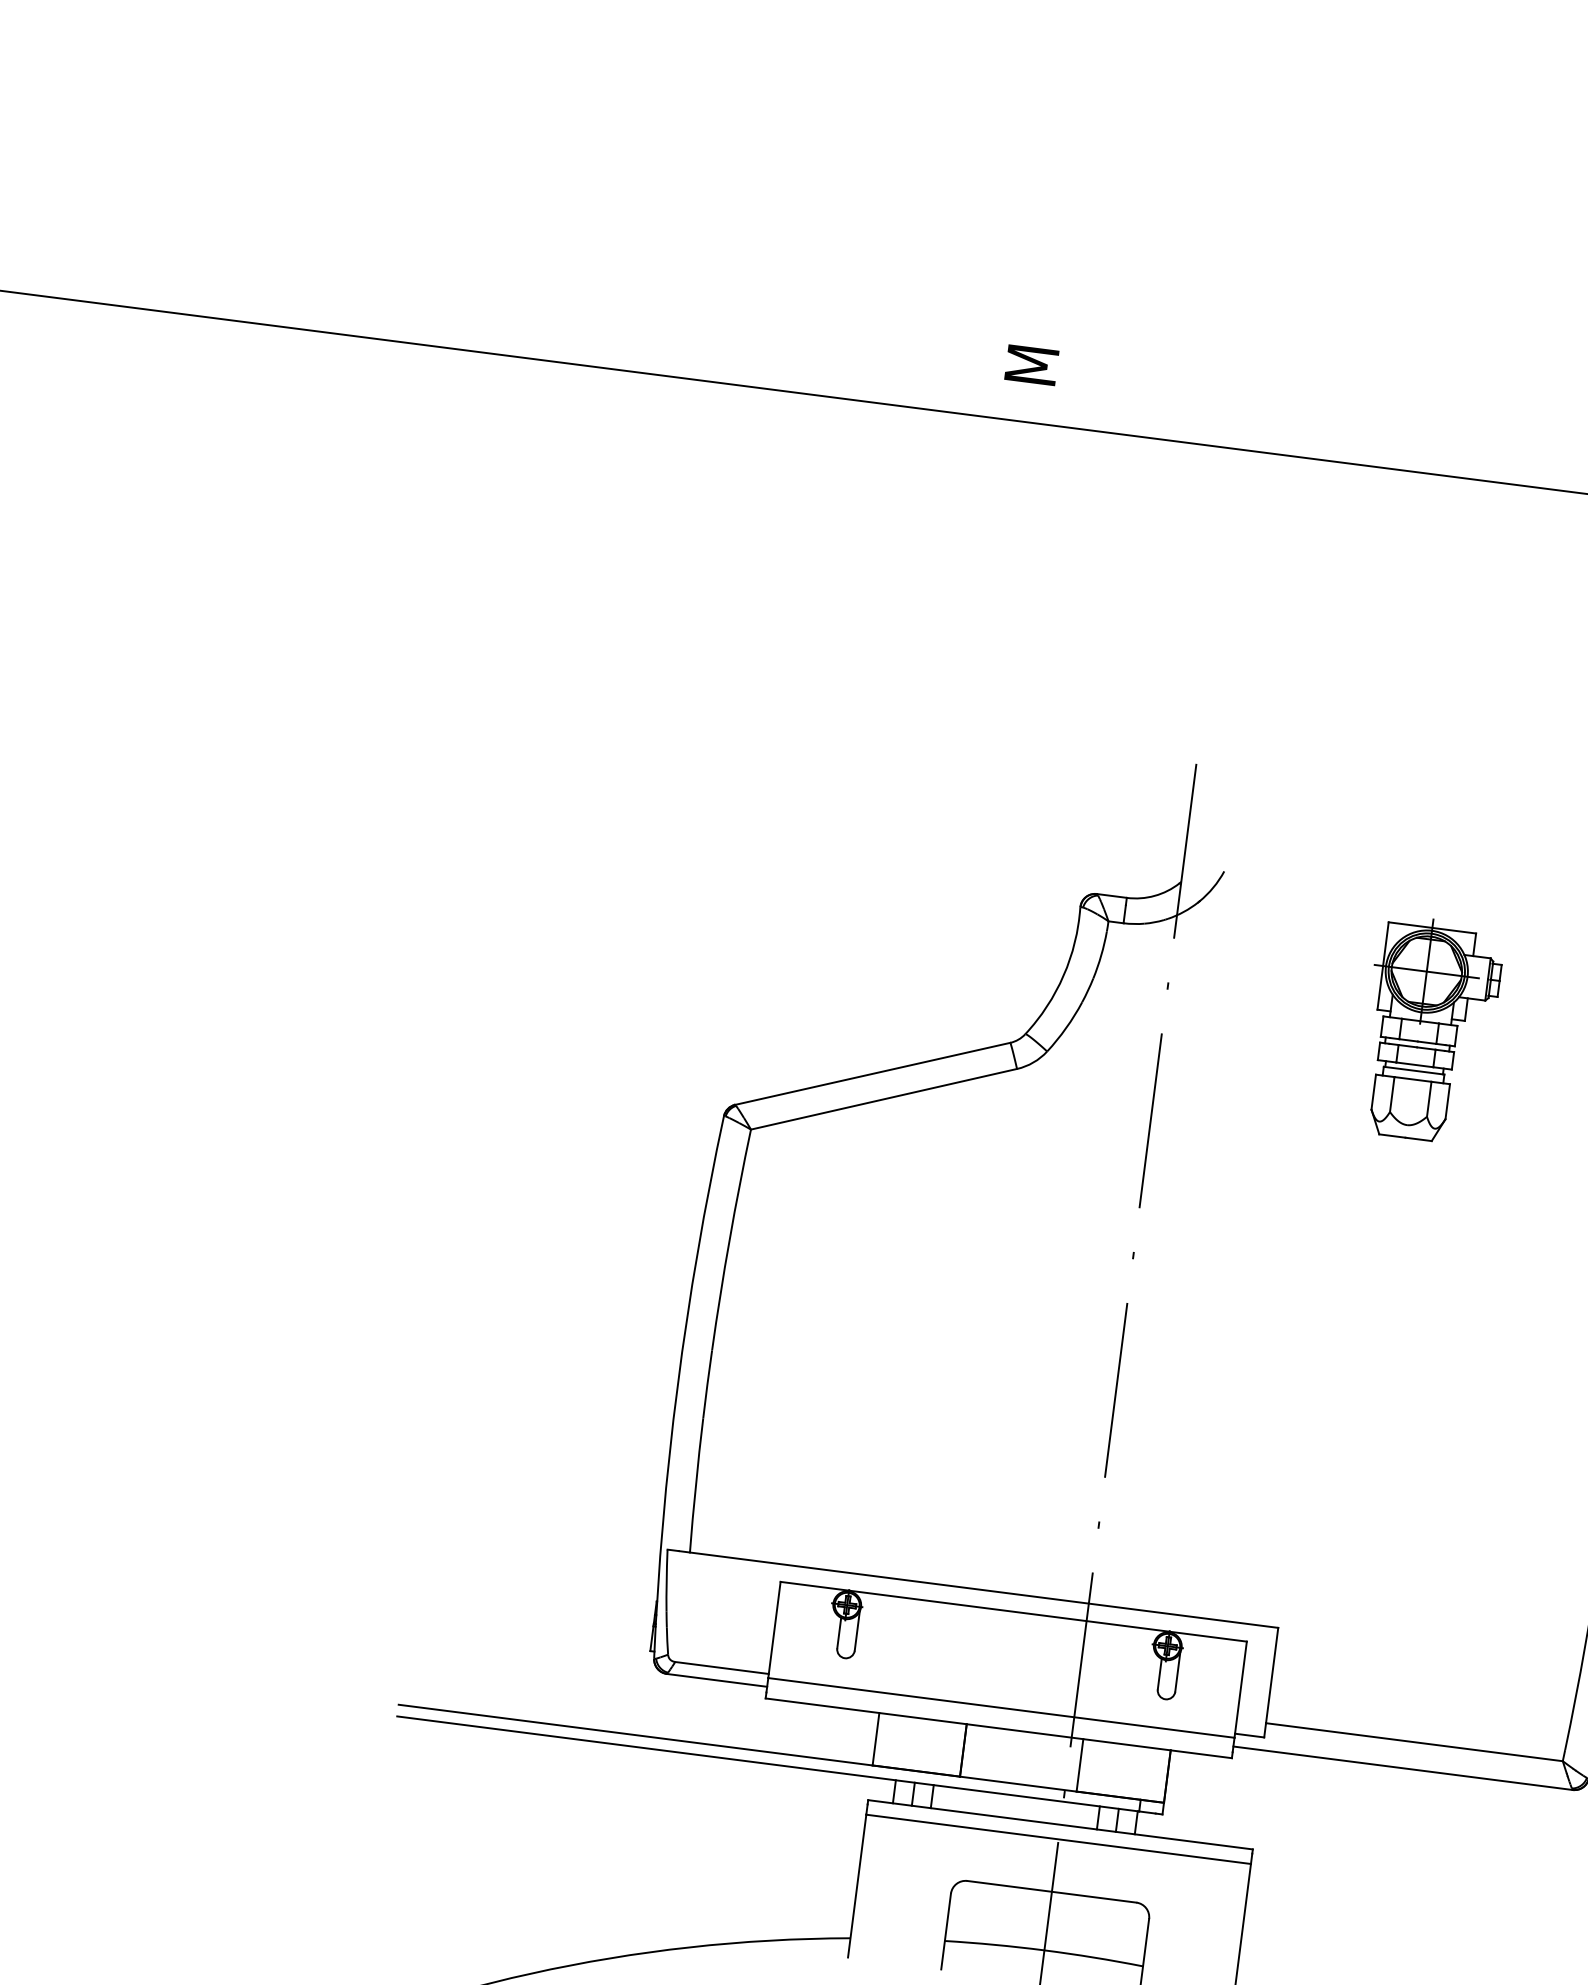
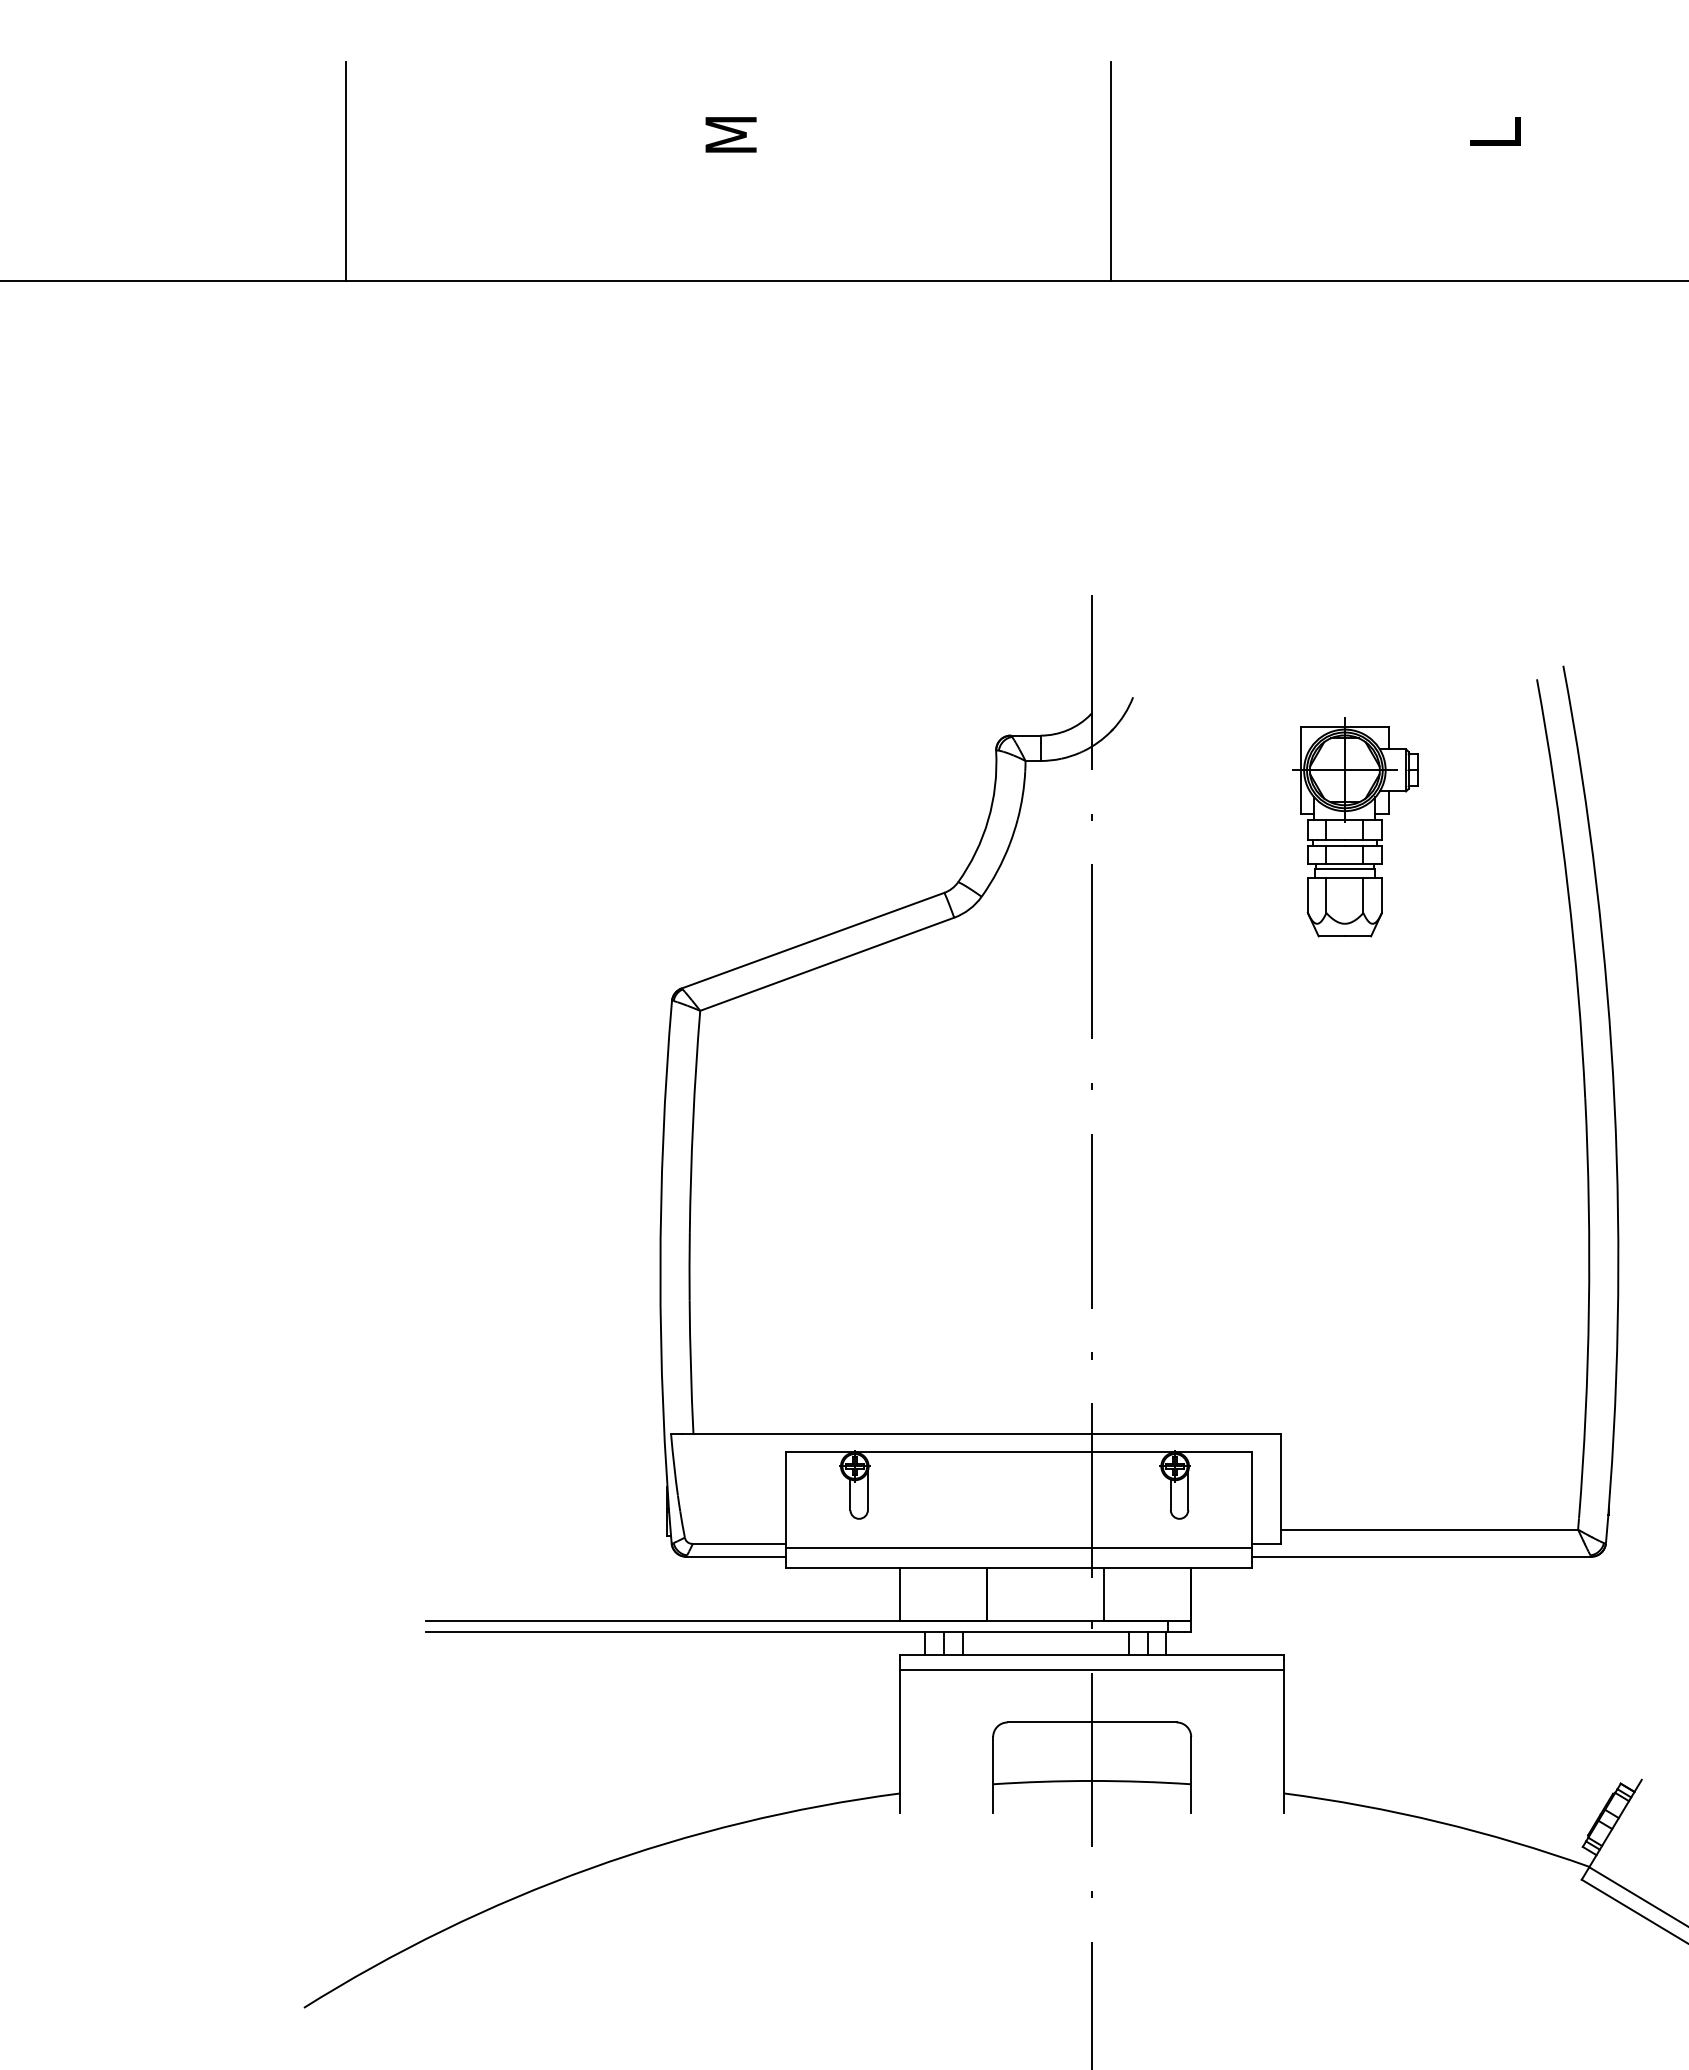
line: (504, 244) -> (346, 171), added
line: (1269, 342) -> (1110, 171), added
text: (1031, 364) -> (730, 134), moved

